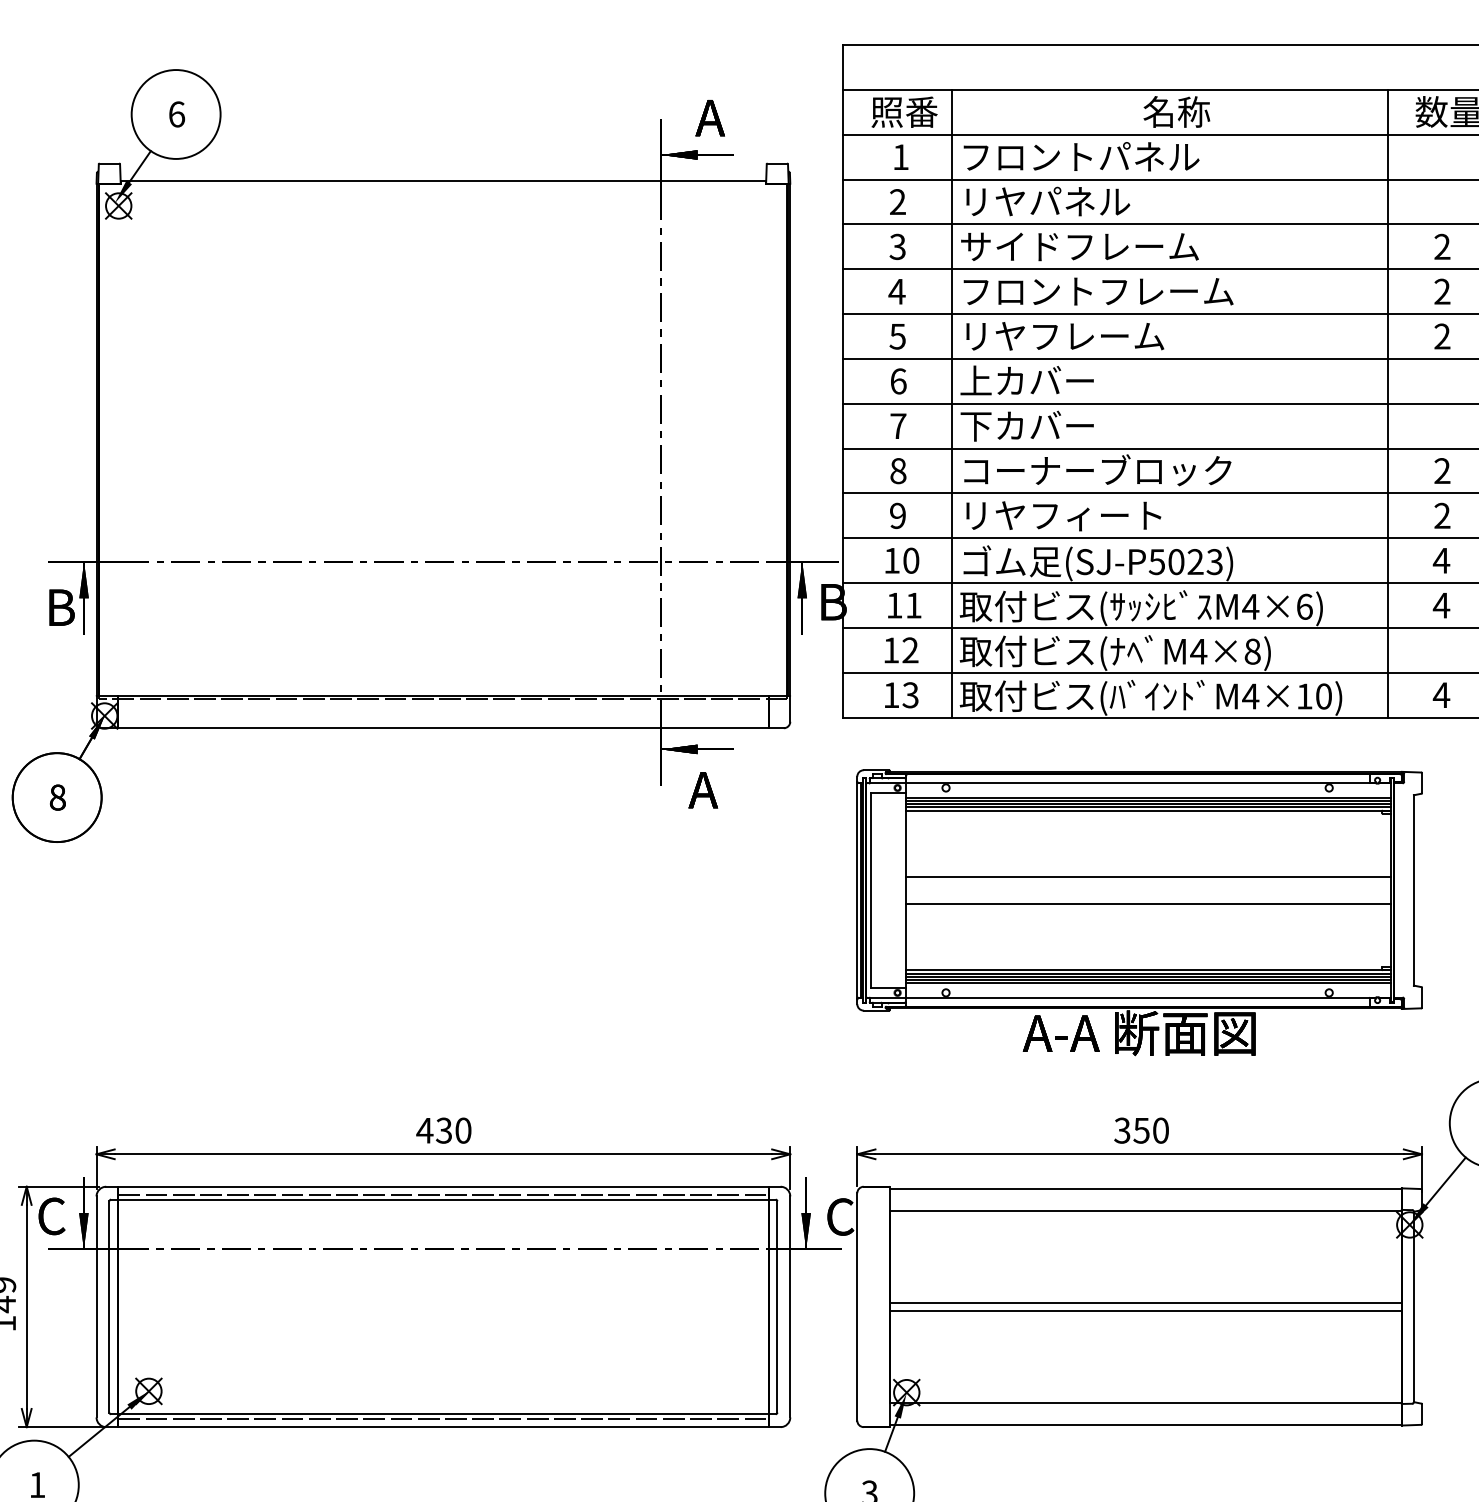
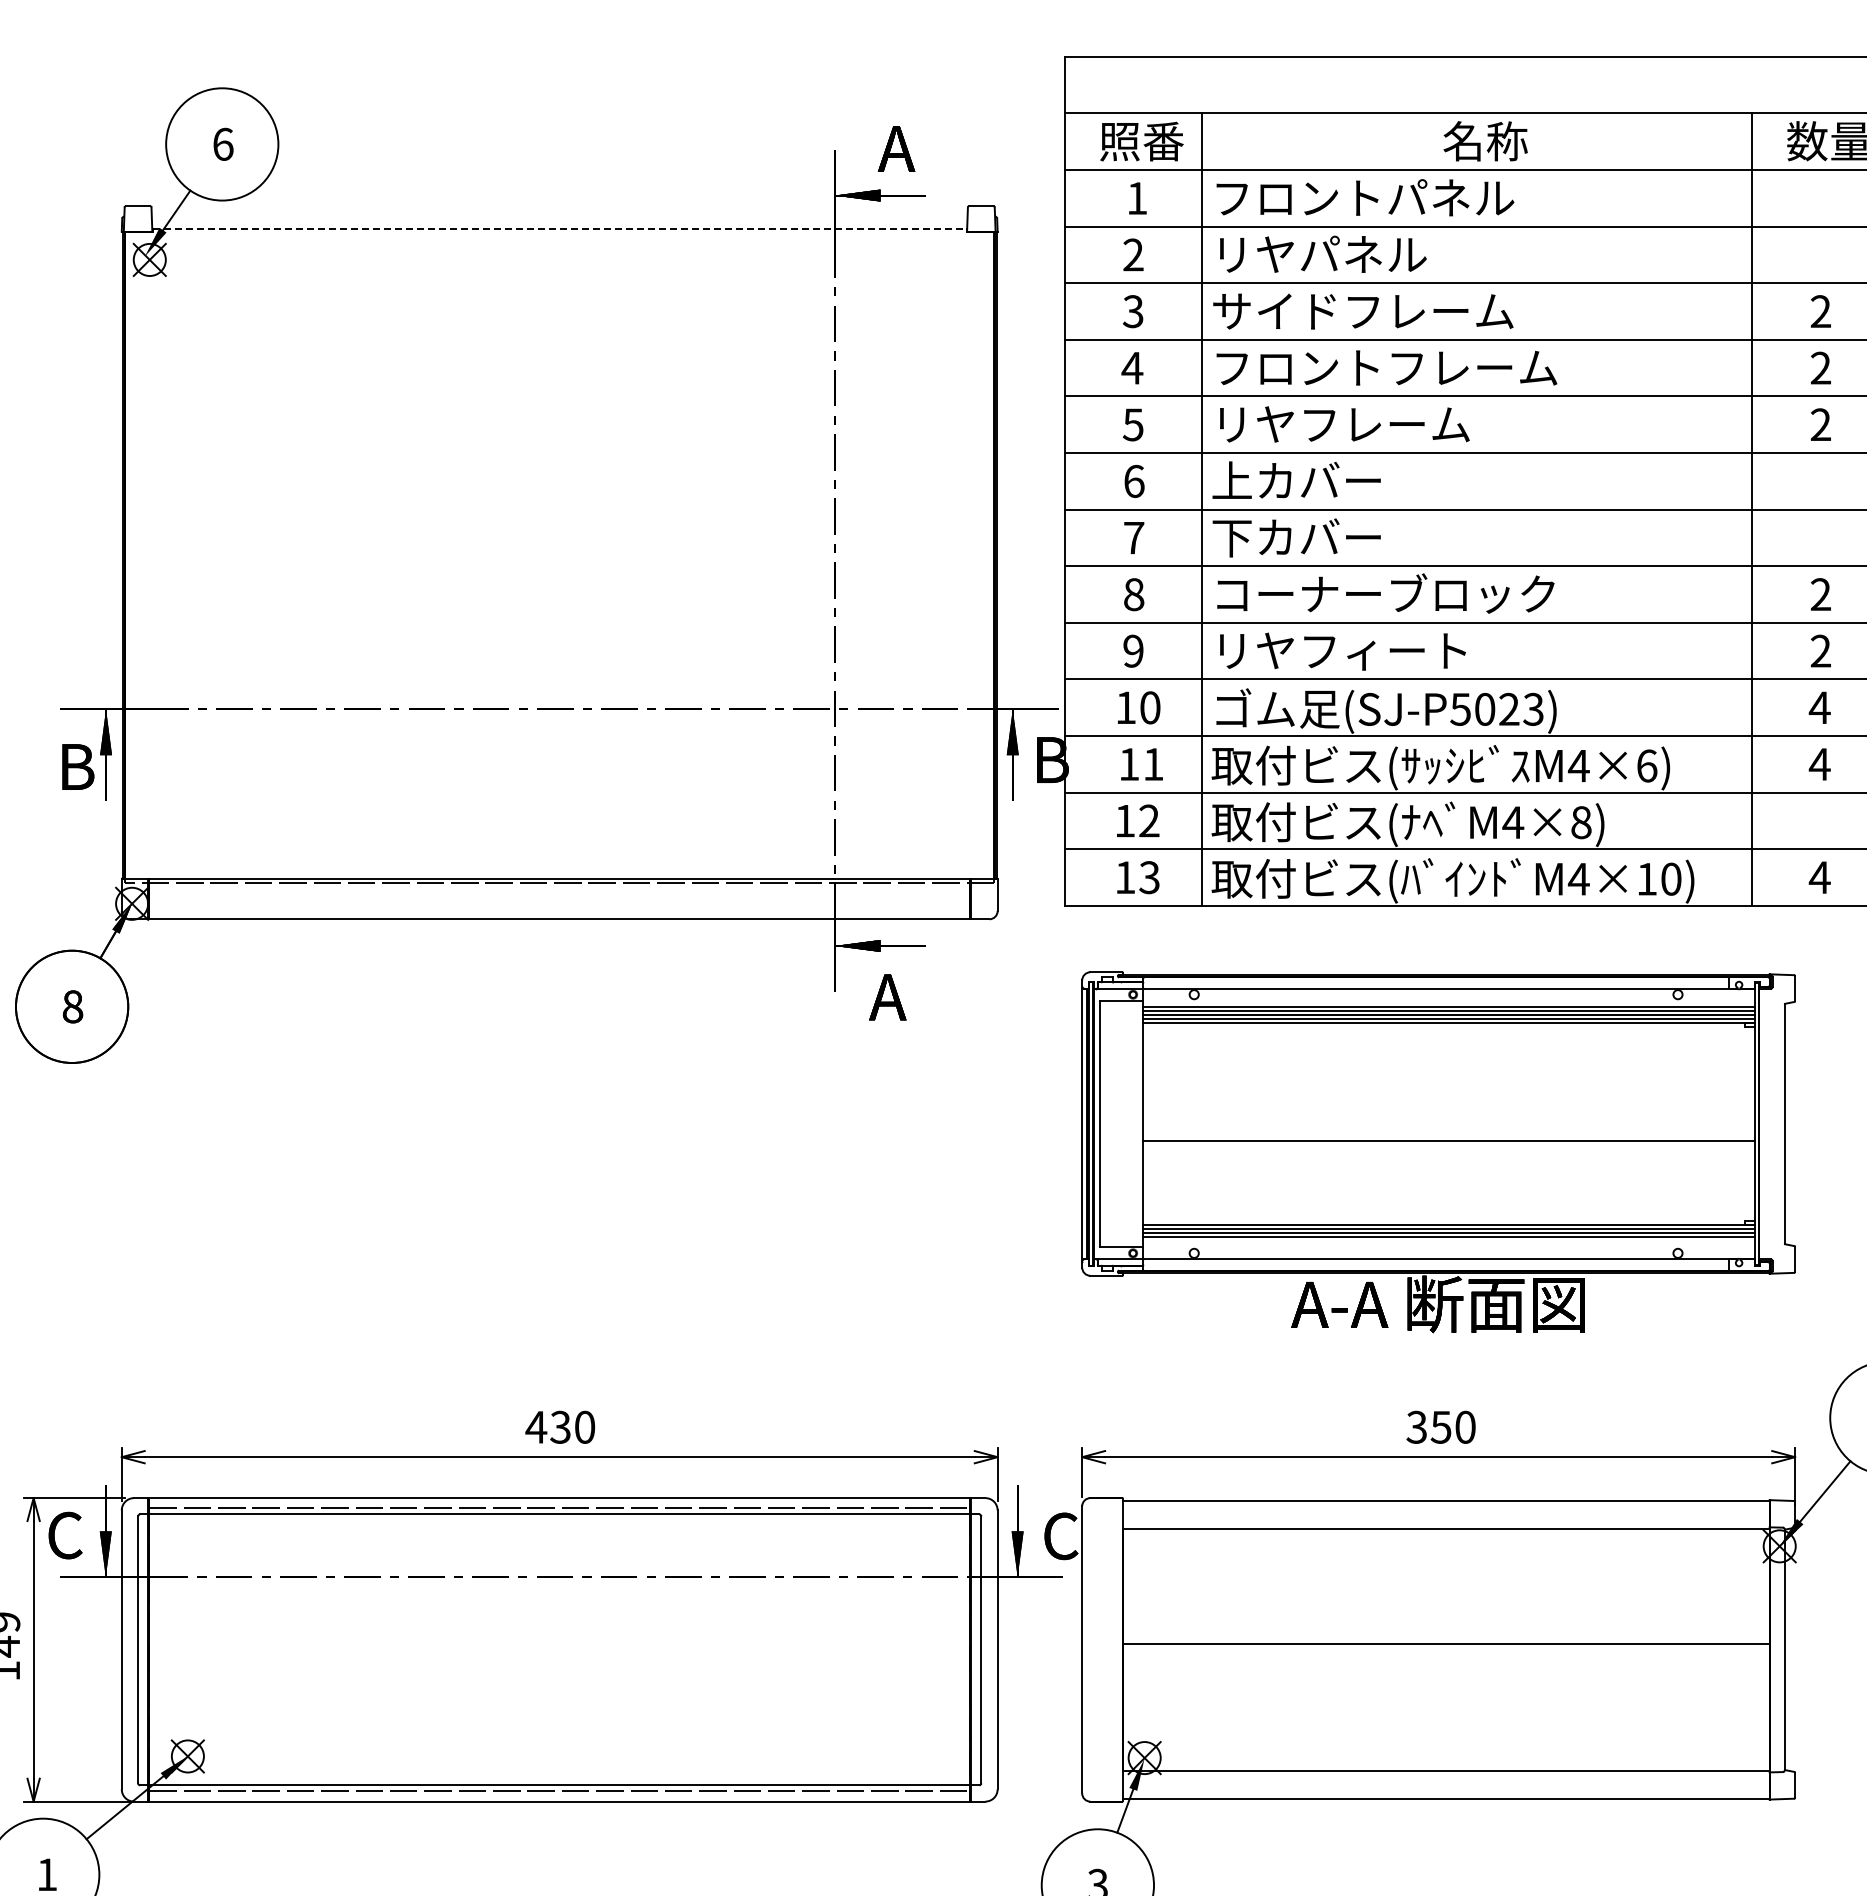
line: (443, 181) -> (559, 228), solid -> dashed
line: (1148, 876) -> (1449, 1106), removed
line: (1148, 983) -> (1449, 1241), removed
line: (1145, 1311) -> (1445, 1655), removed

